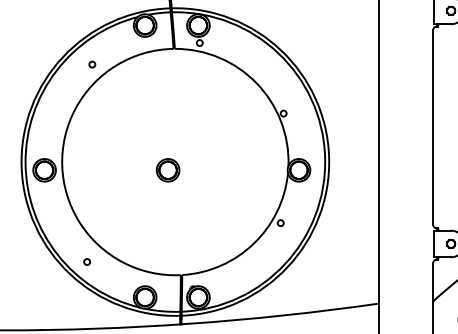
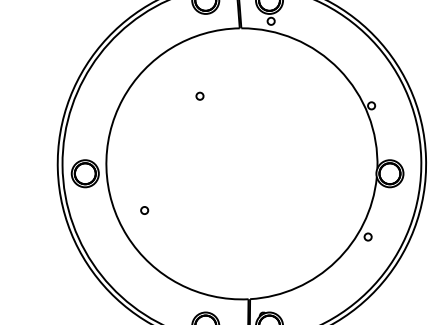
circle: (92, 64) -> (200, 96), moved
part: (167, 170) -> (232, 173), removed
circle: (86, 261) -> (143, 209), moved

